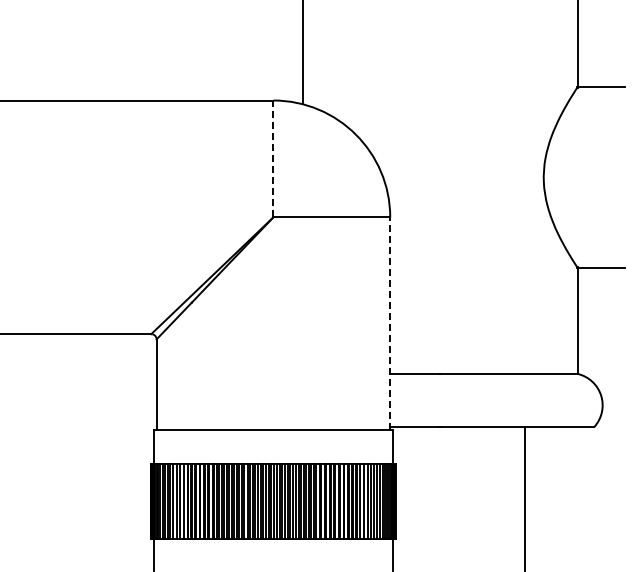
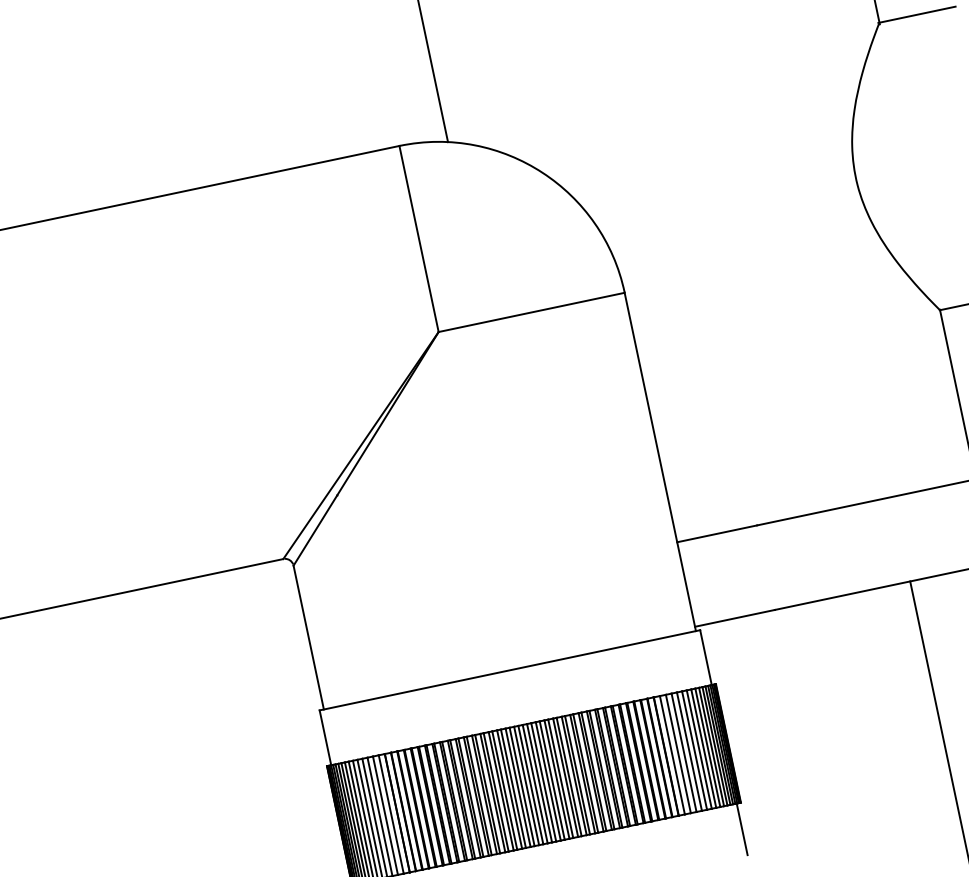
line: (273, 158) -> (419, 238), dashed -> solid
line: (390, 323) -> (660, 461), dashed -> solid

